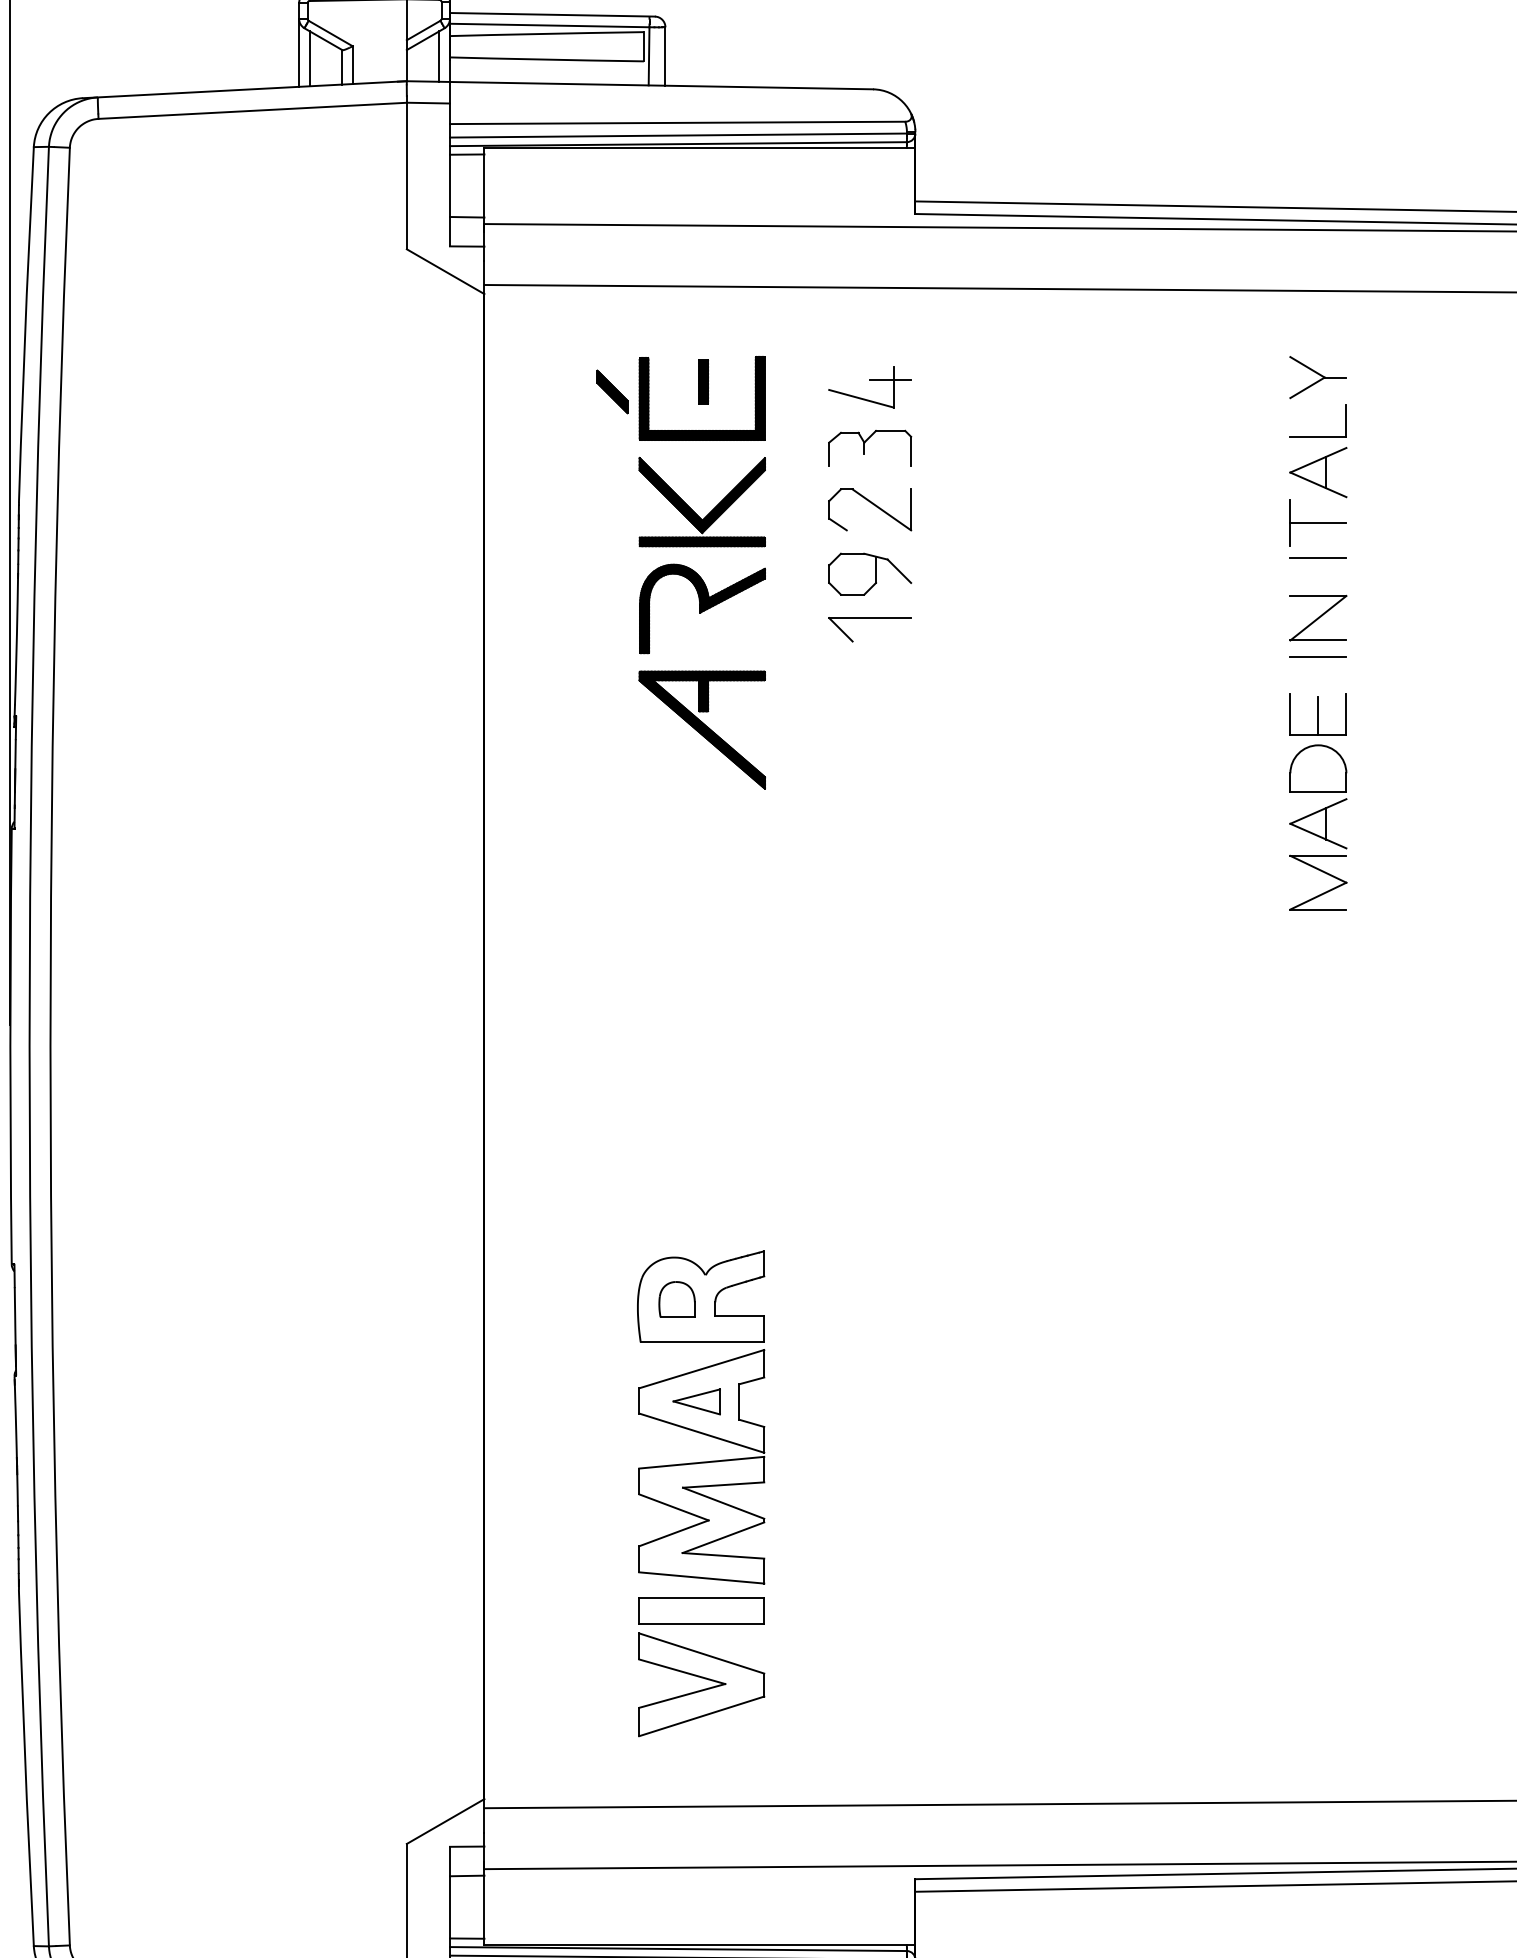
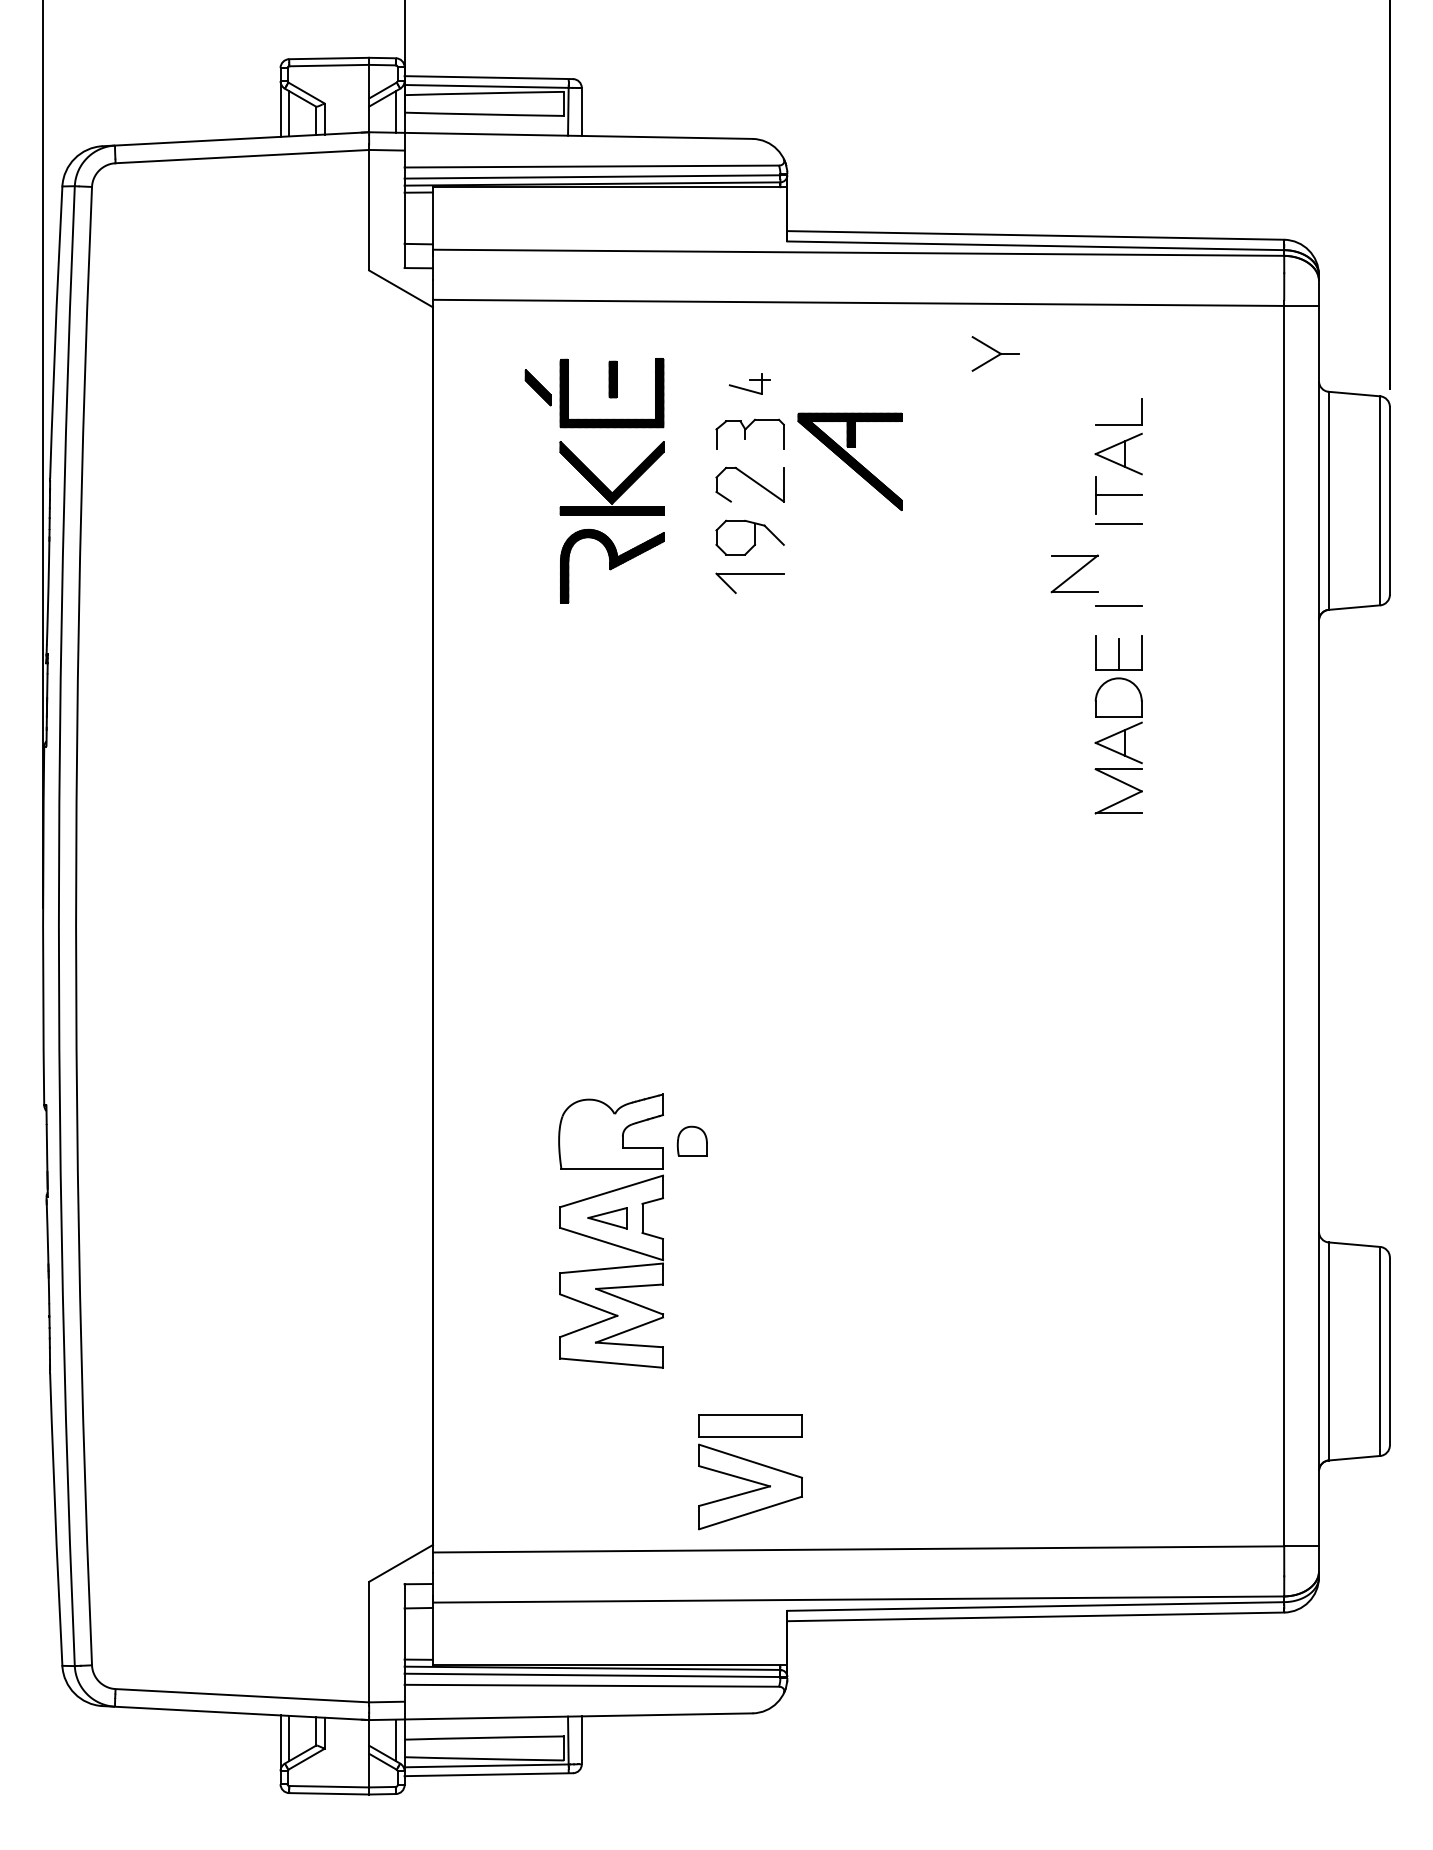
part: (1318, 377) -> (995, 353), moved
part: (869, 386) -> (749, 383), size x0.6
part: (1318, 617) -> (1074, 573), moved
part: (701, 729) -> (849, 461), moved
part: (676, 1298) -> (691, 1140), moved
part: (701, 1667) -> (750, 1472), moved

